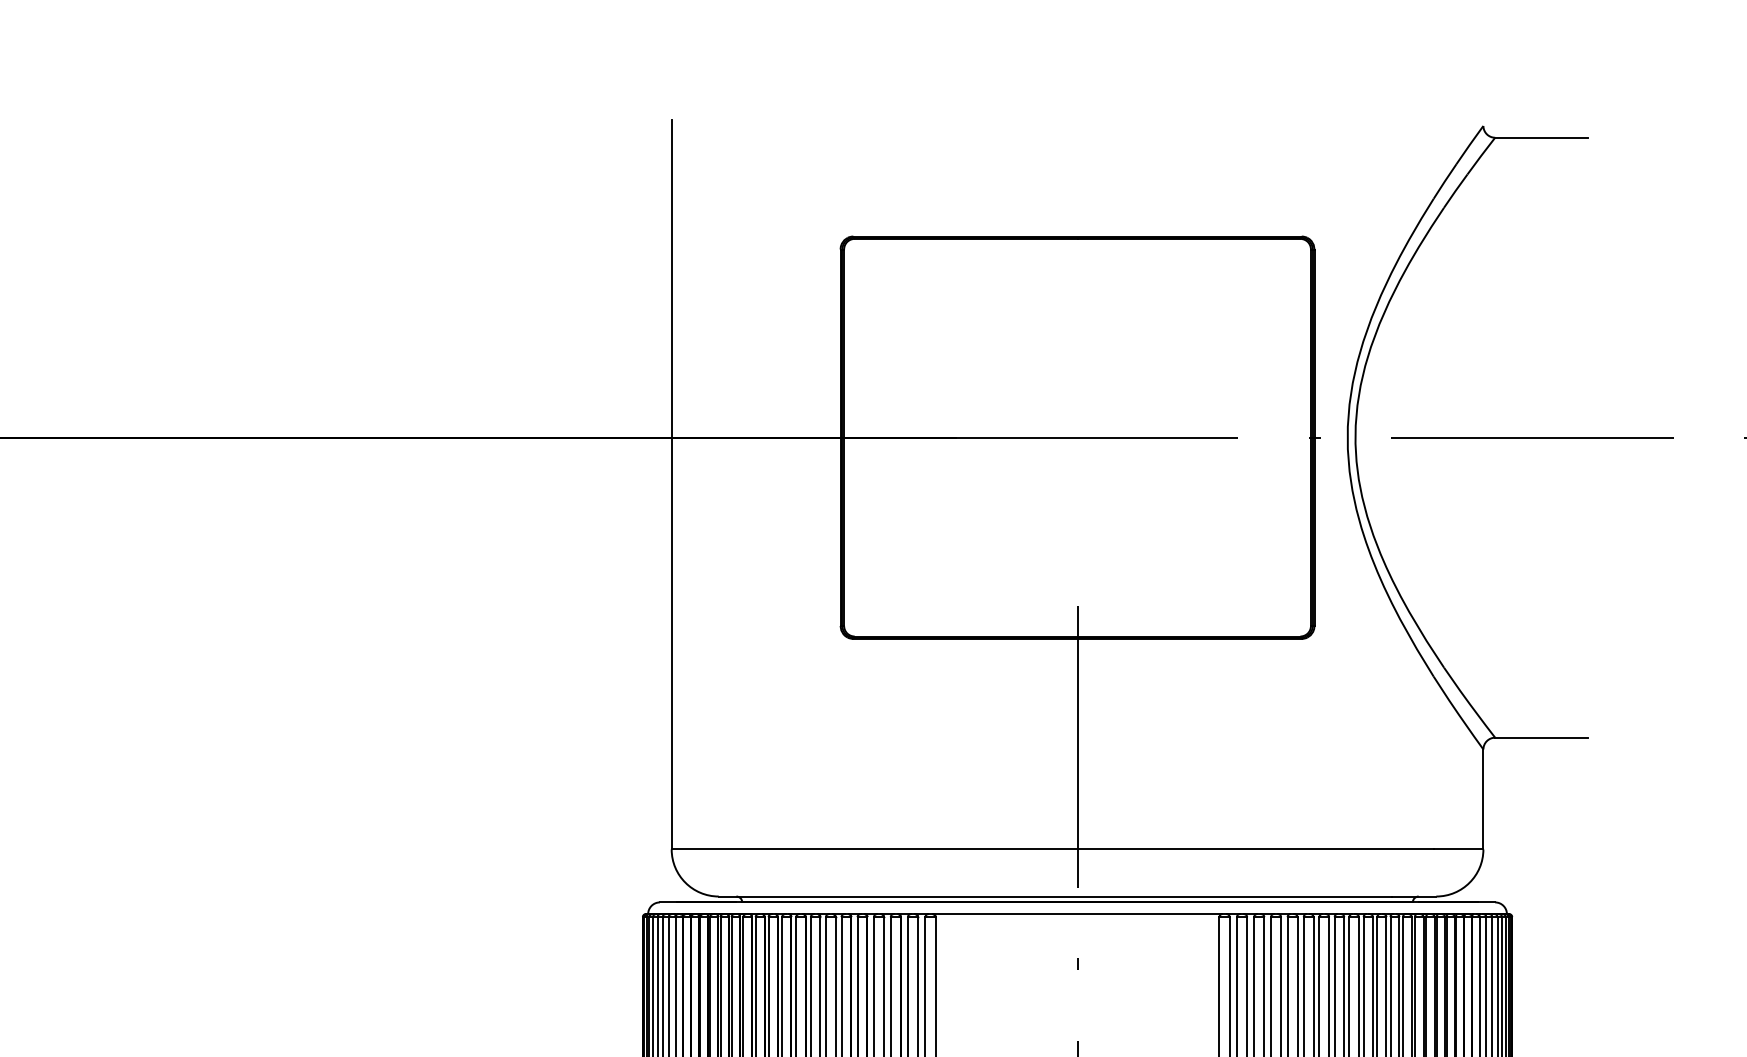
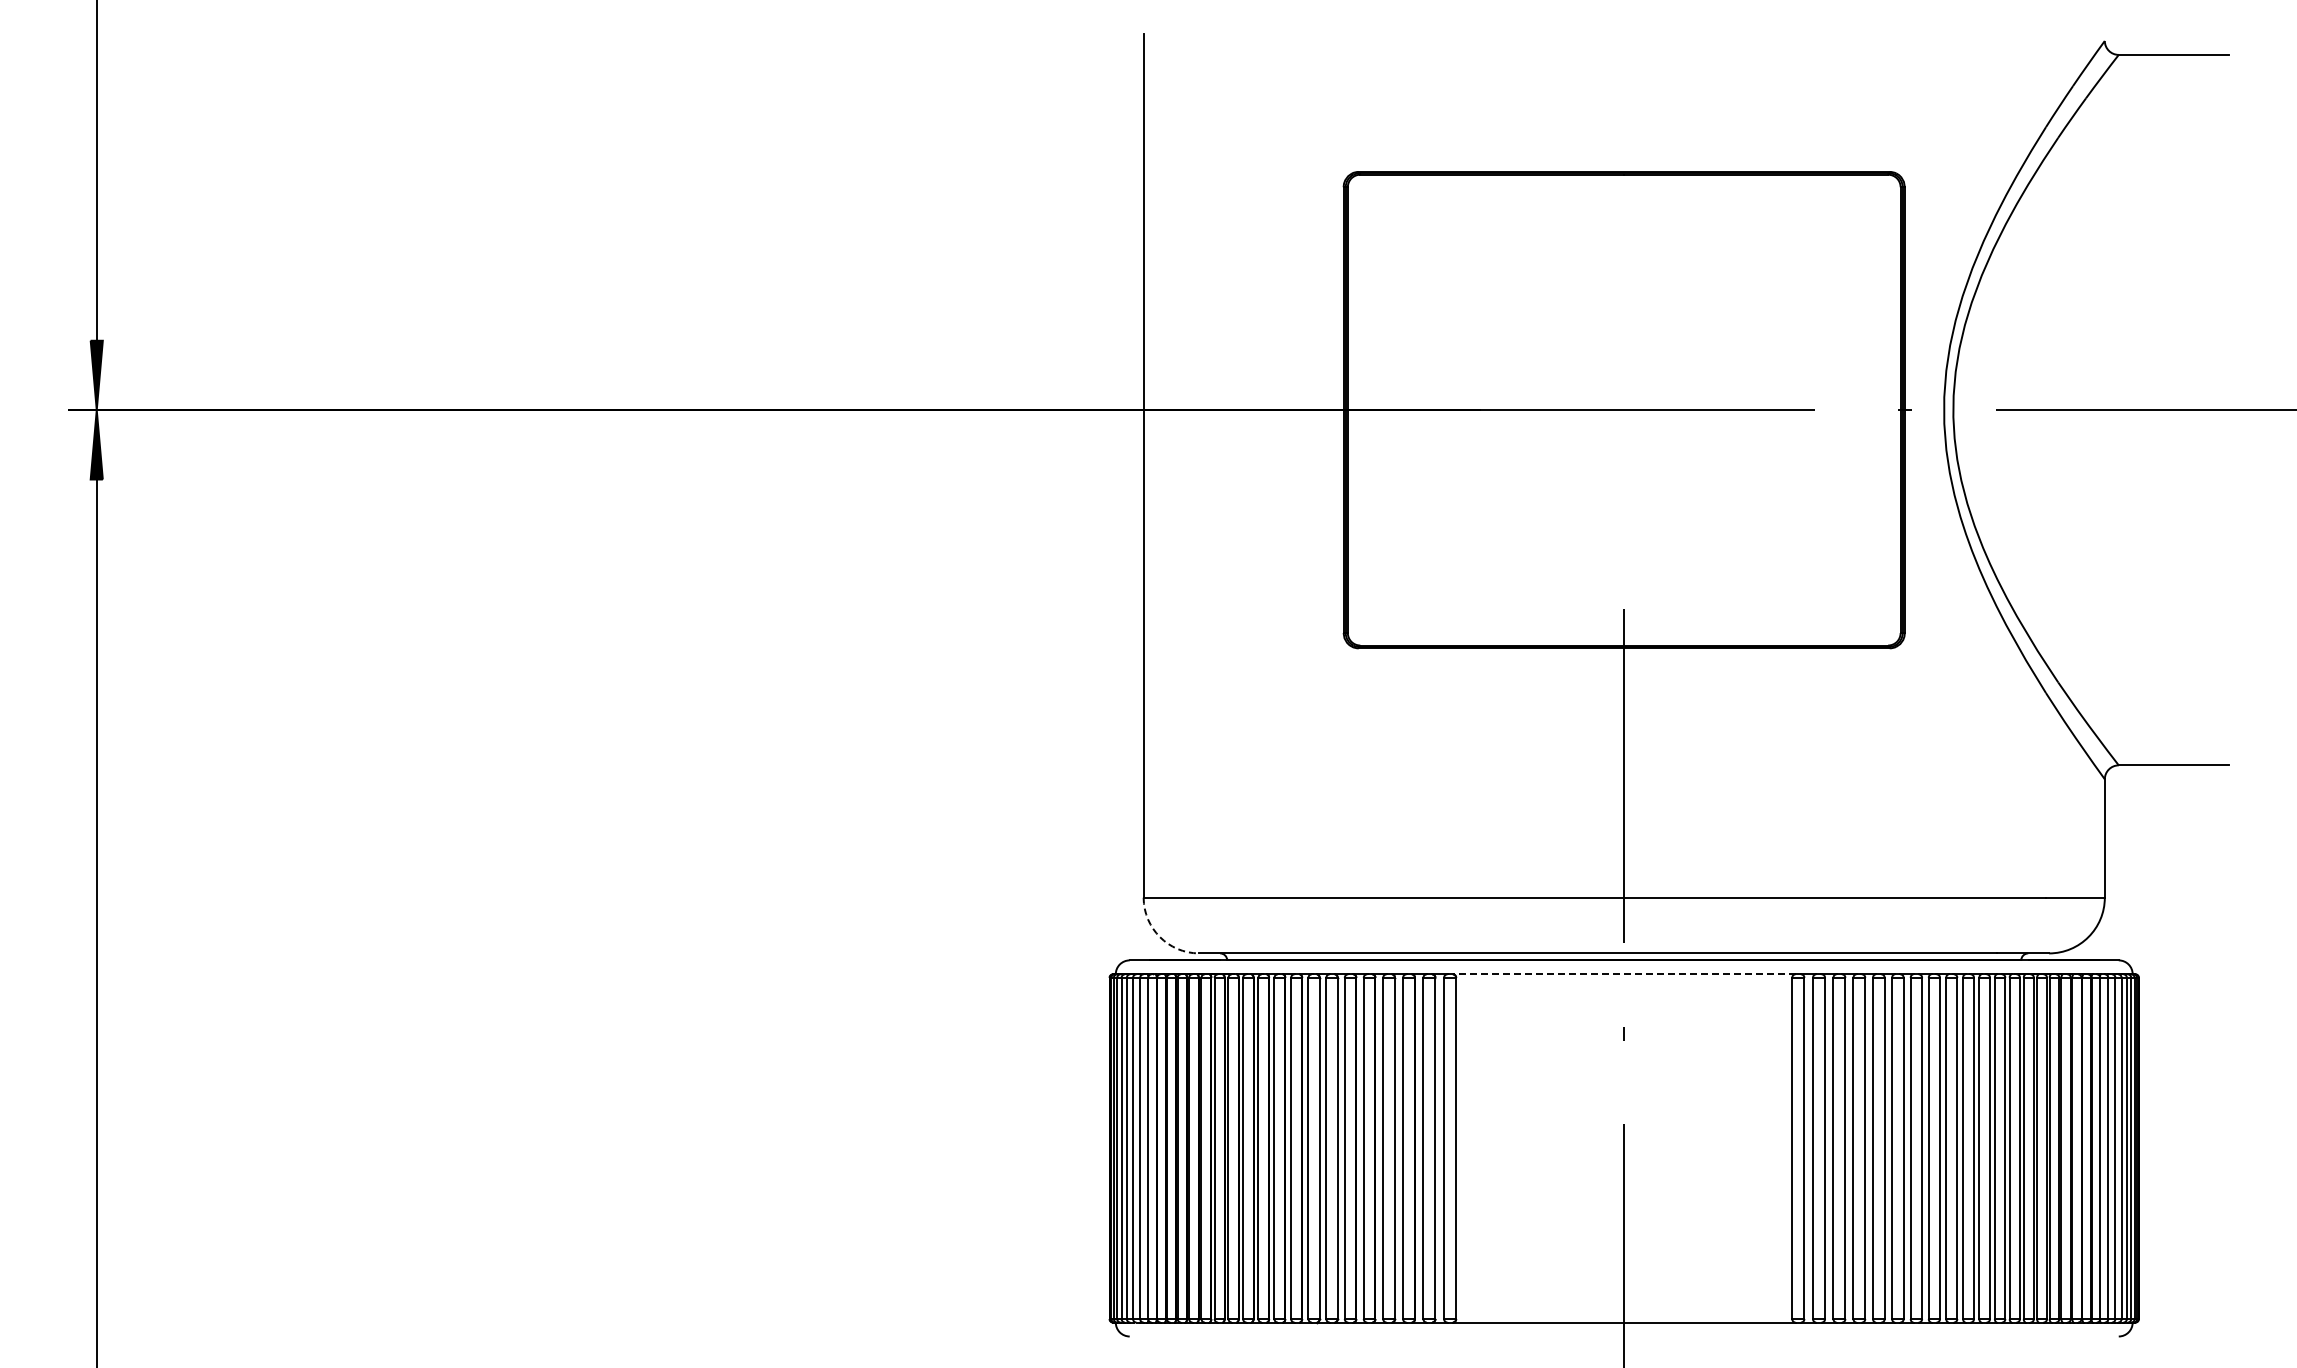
arc: (685, 883) -> (1159, 937), solid -> dashed
line: (1076, 914) -> (1623, 974), solid -> dashed

